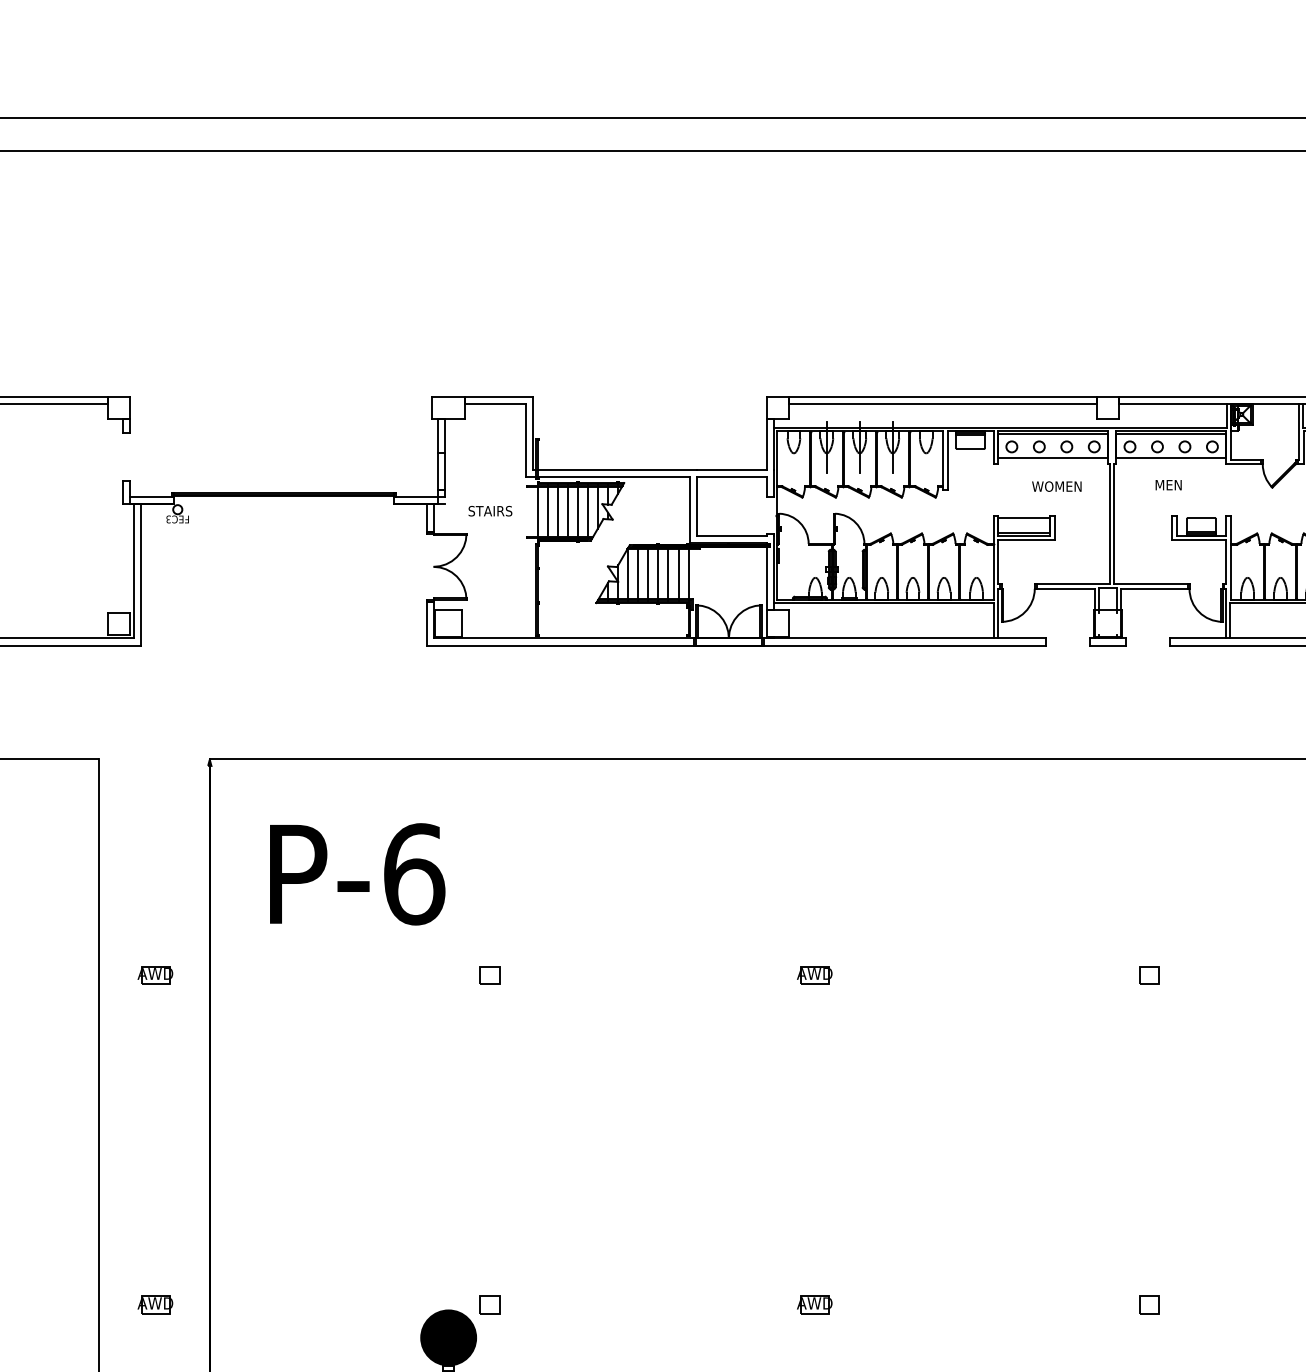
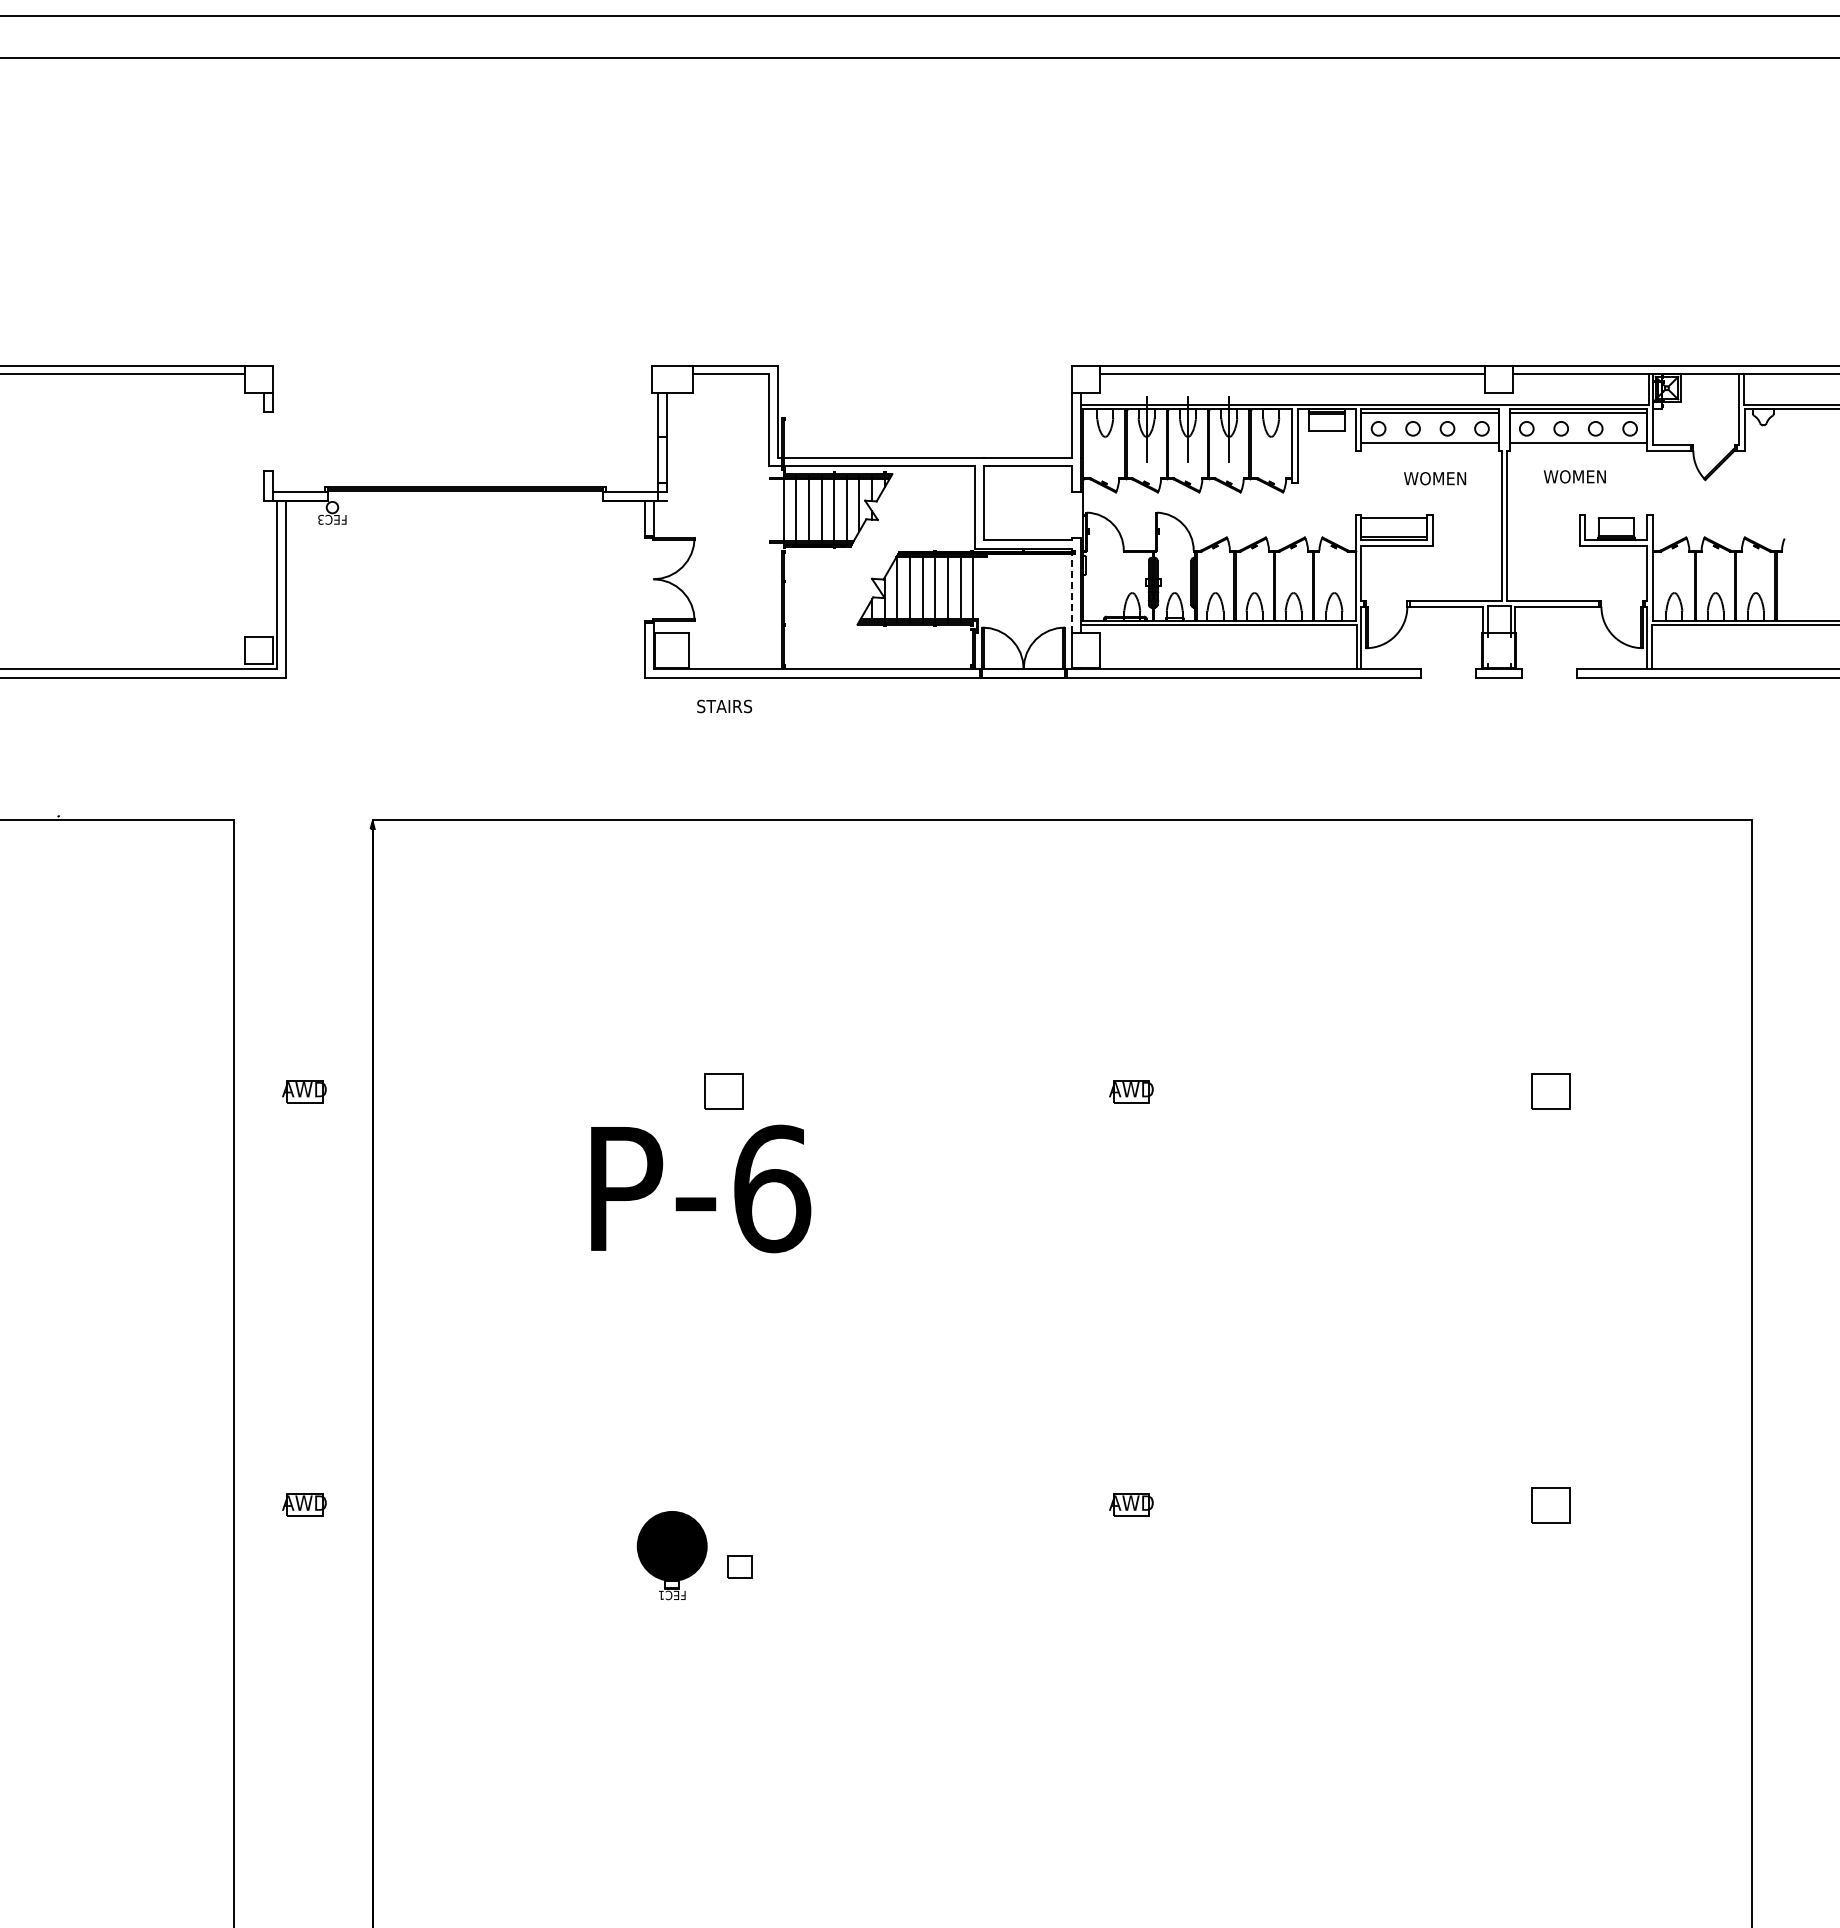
text: (1168, 484) -> (1574, 476), MEN -> WOMEN
text: (490, 511) -> (724, 706), moved
line: (766, 576) -> (1071, 591), solid -> dashed
text: (357, 873) -> (701, 1188), moved
part: (489, 975) -> (723, 1091), size x1.6
part: (1148, 975) -> (1550, 1091), size x1.6
part: (489, 1304) -> (739, 1566), moved
part: (1148, 1304) -> (1550, 1504), size x1.6

